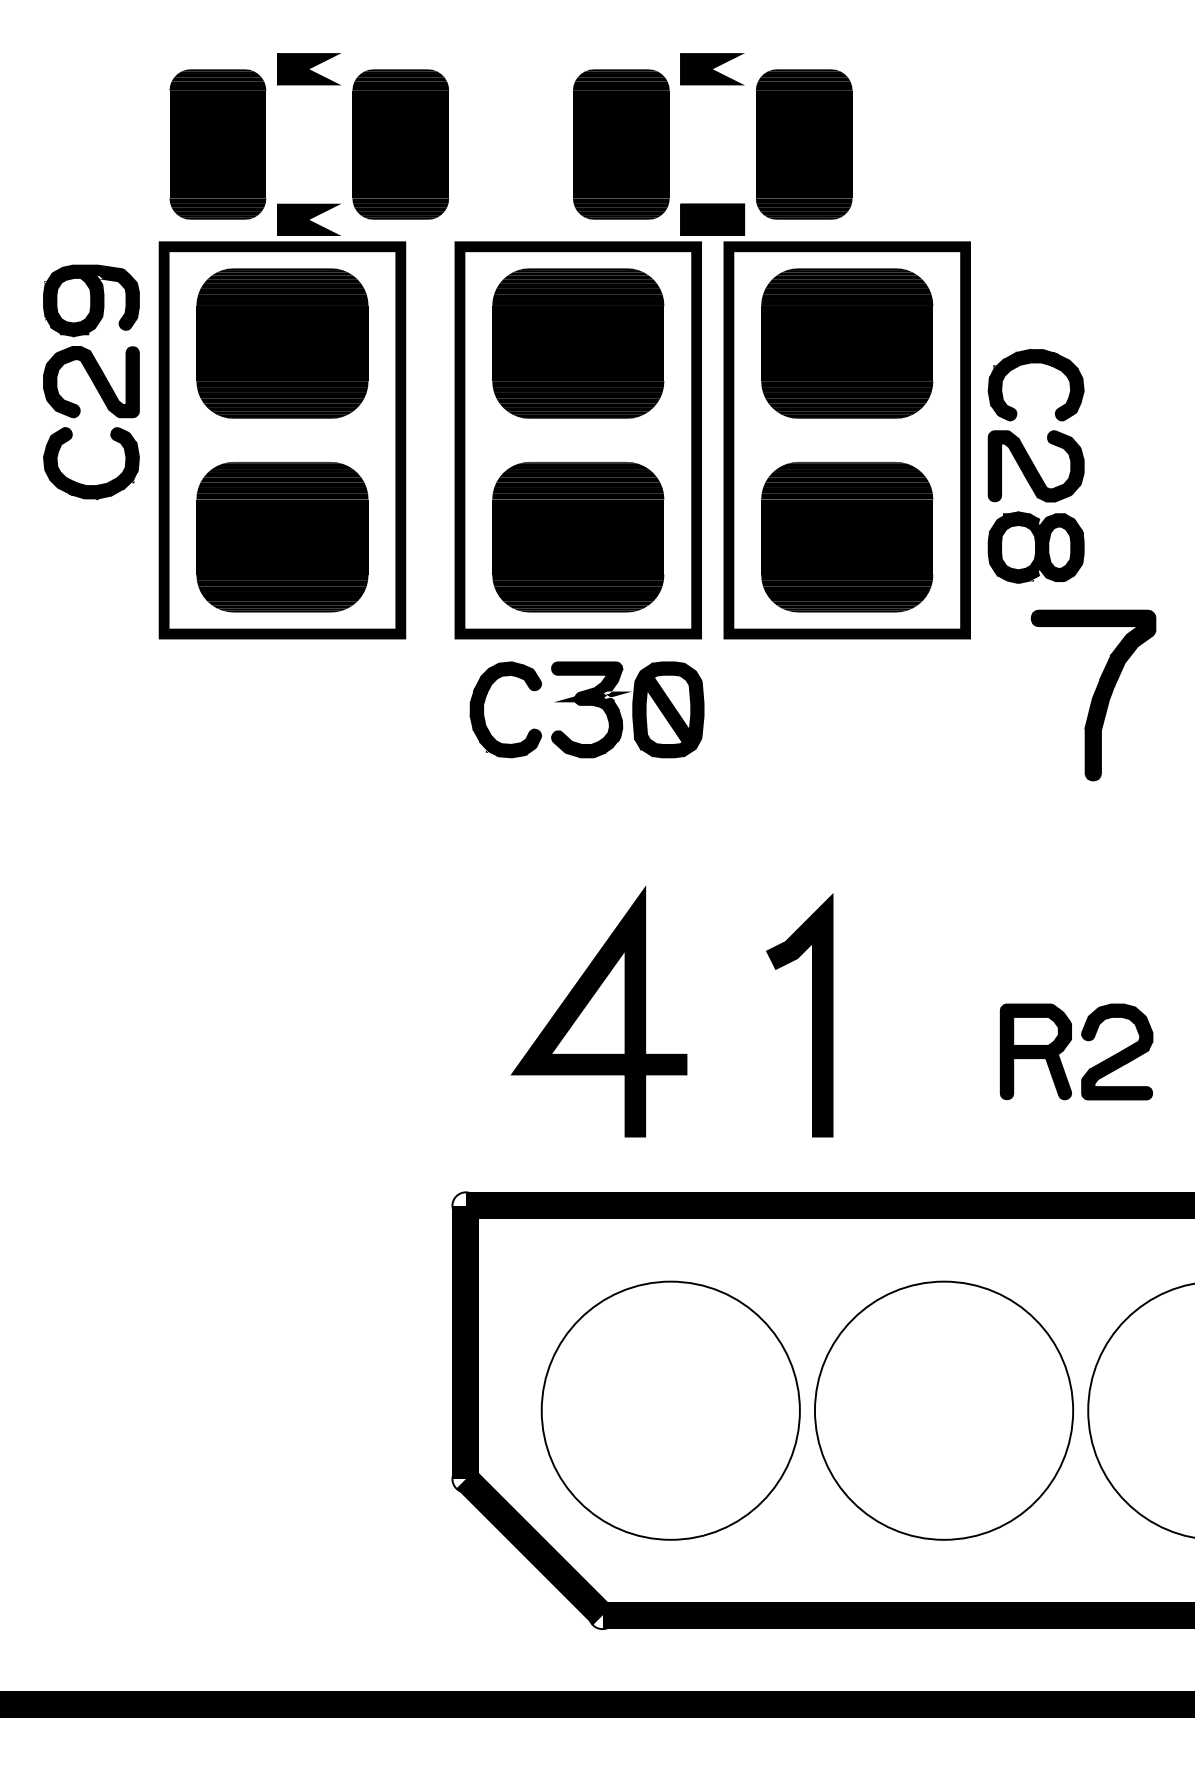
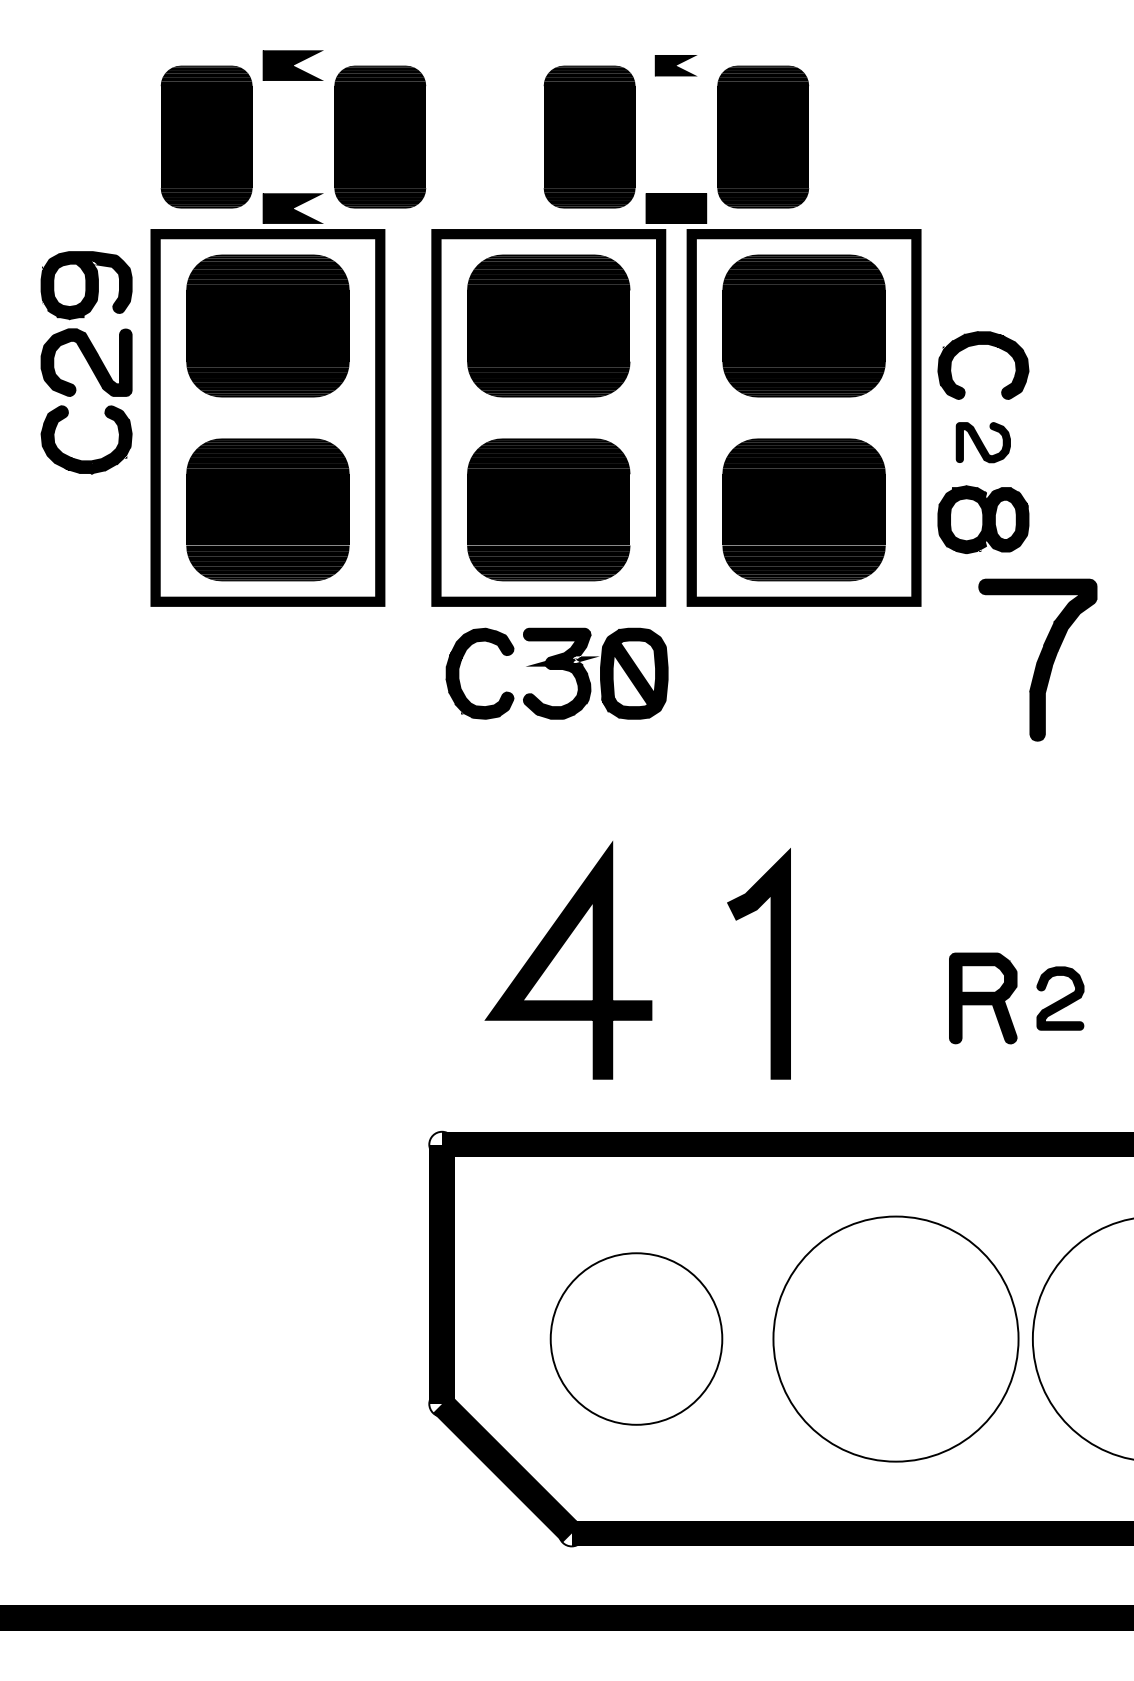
part: (712, 69) -> (676, 65), size x0.7
part: (1035, 466) -> (982, 442), size x0.6
part: (1117, 1051) -> (1060, 998), size x0.7
part: (670, 1410) -> (636, 1338), size x0.7

